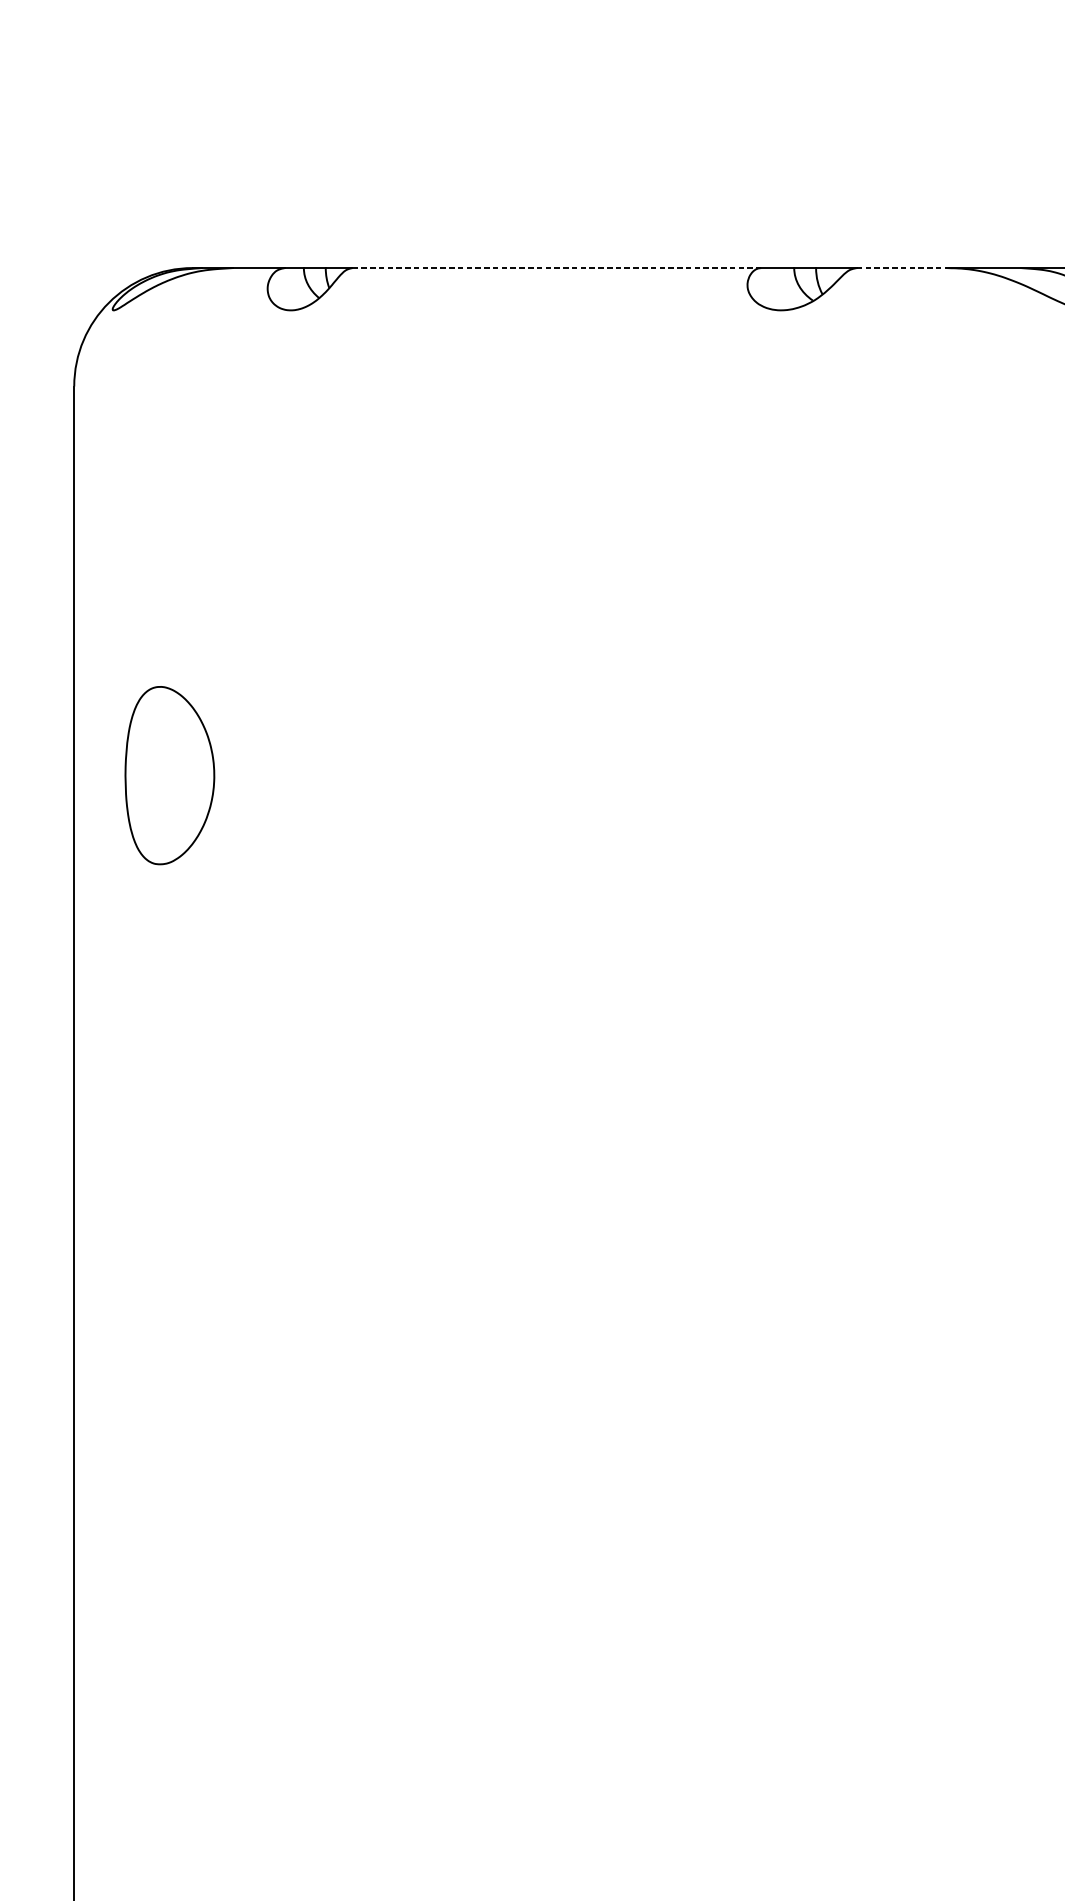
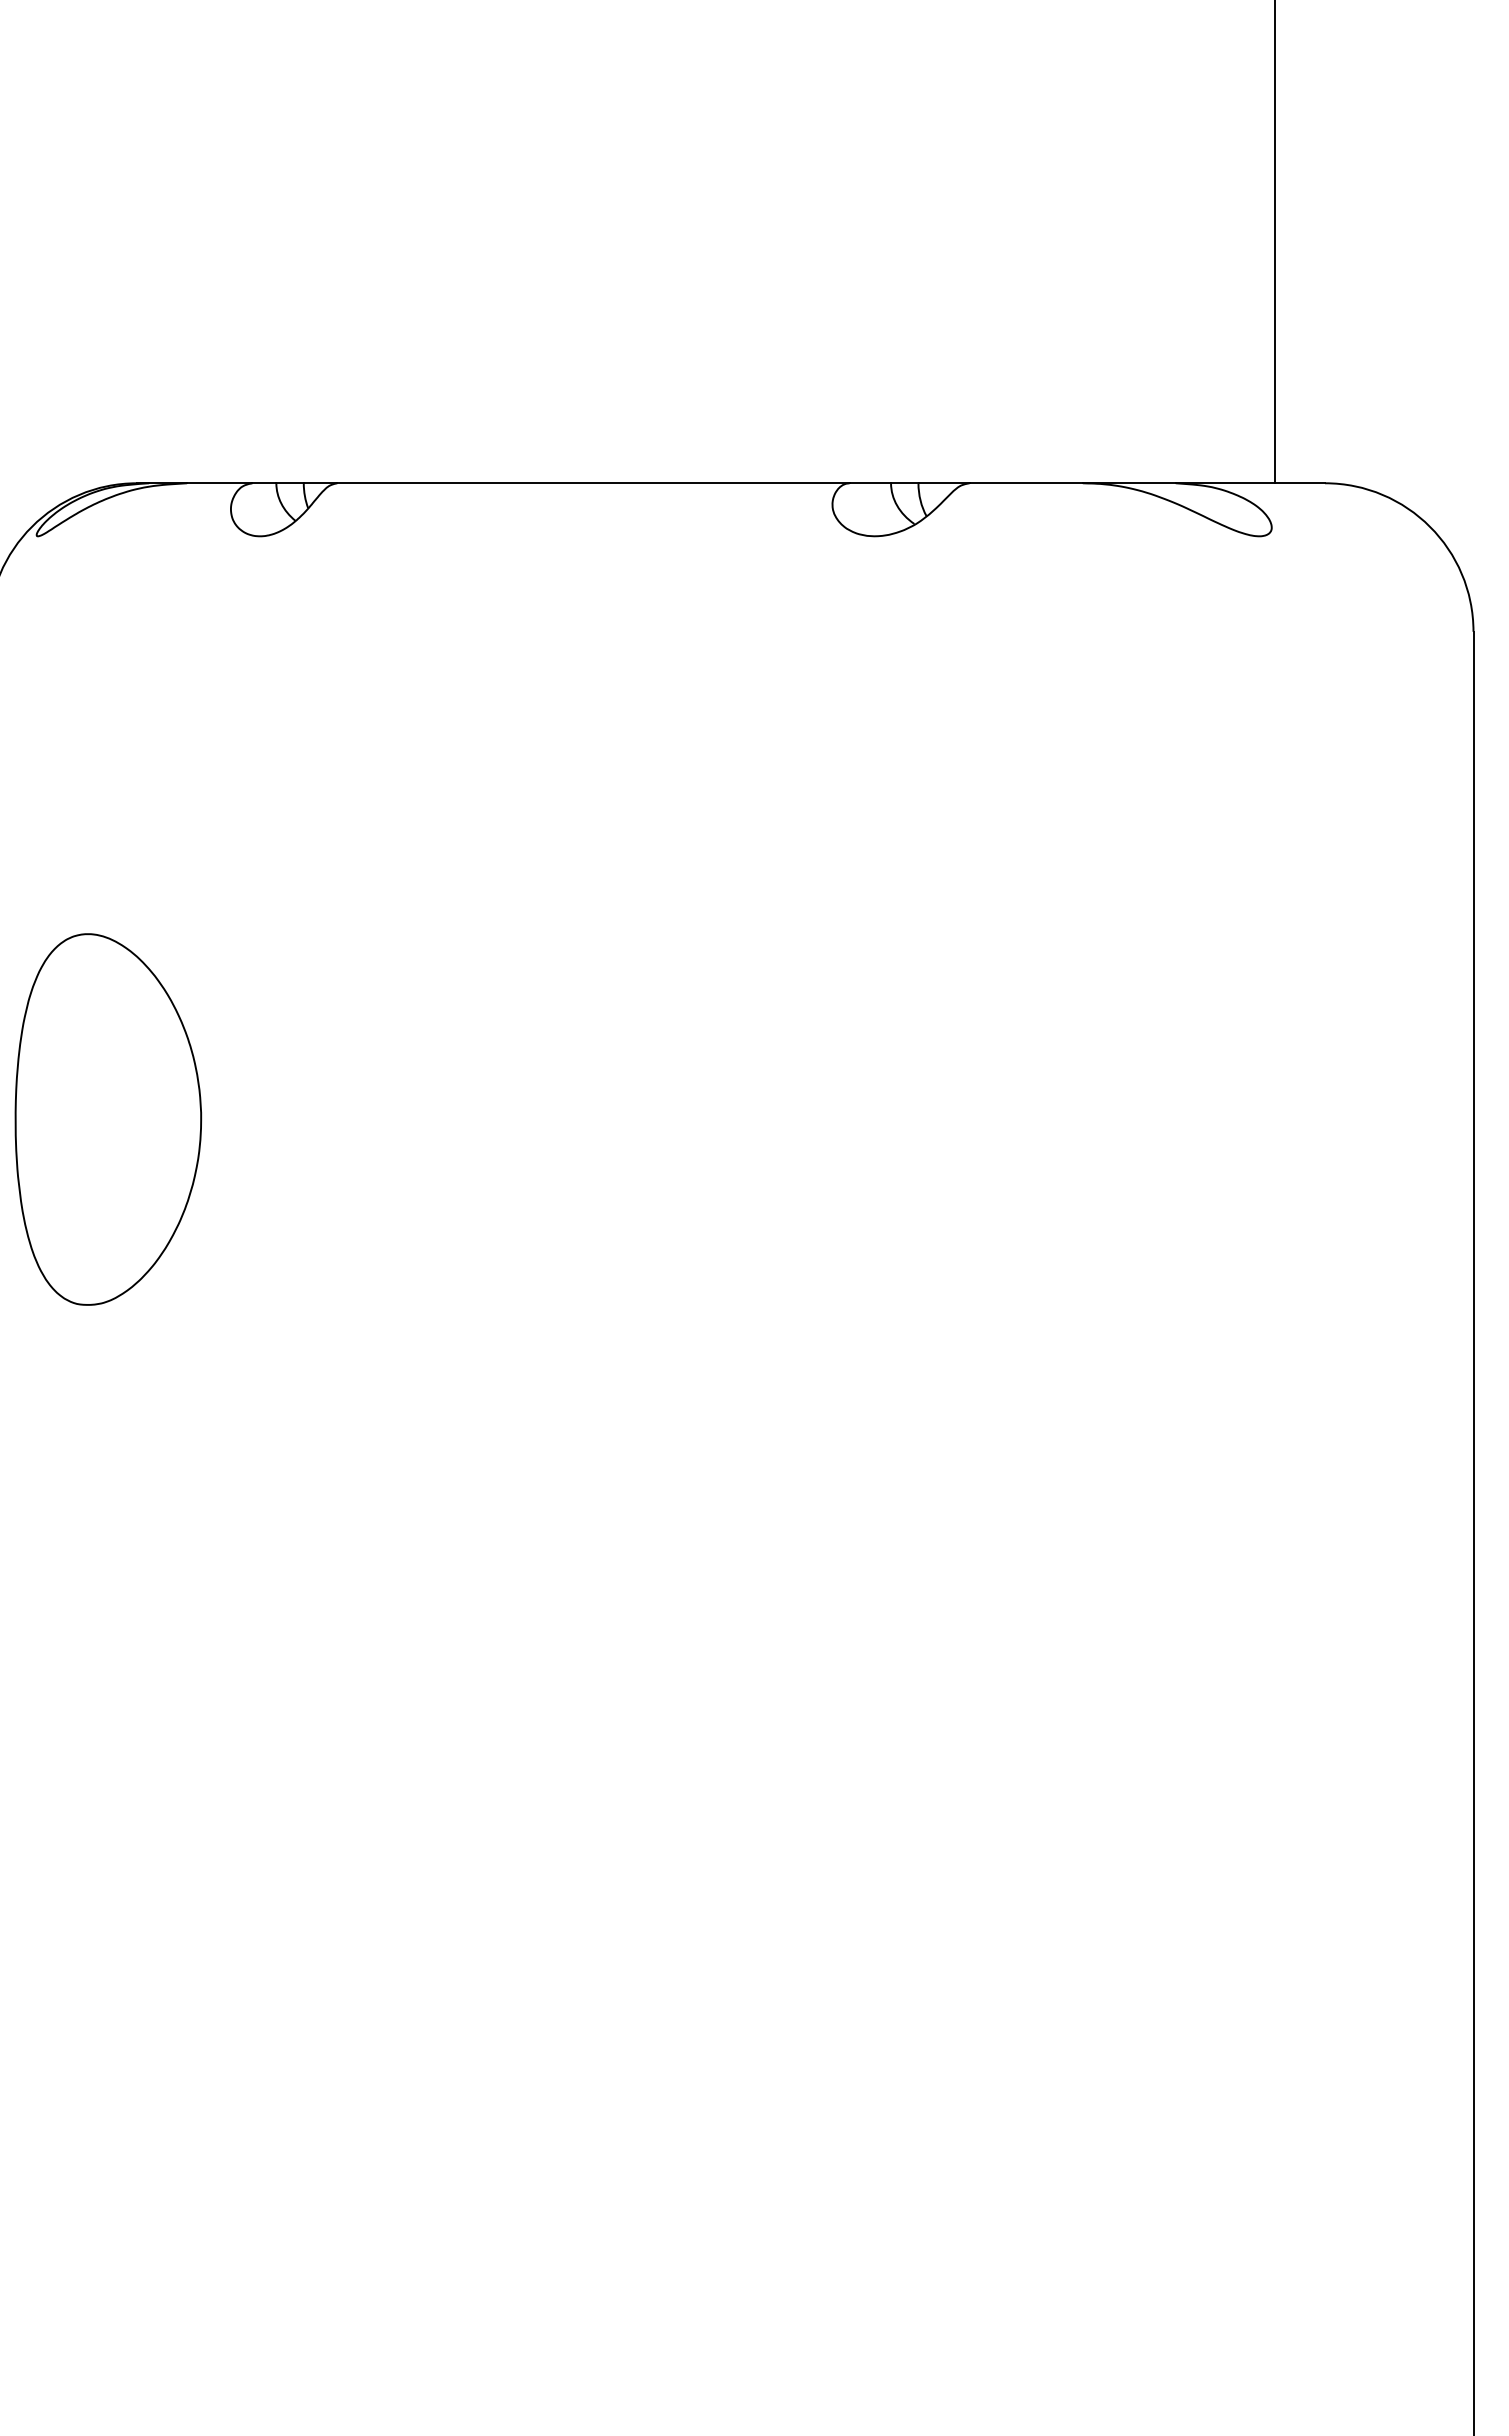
line: (556, 268) -> (593, 483), dashed -> solid
line: (902, 268) -> (1026, 483), dashed -> solid
part: (169, 775) -> (108, 1119), size x1.67

